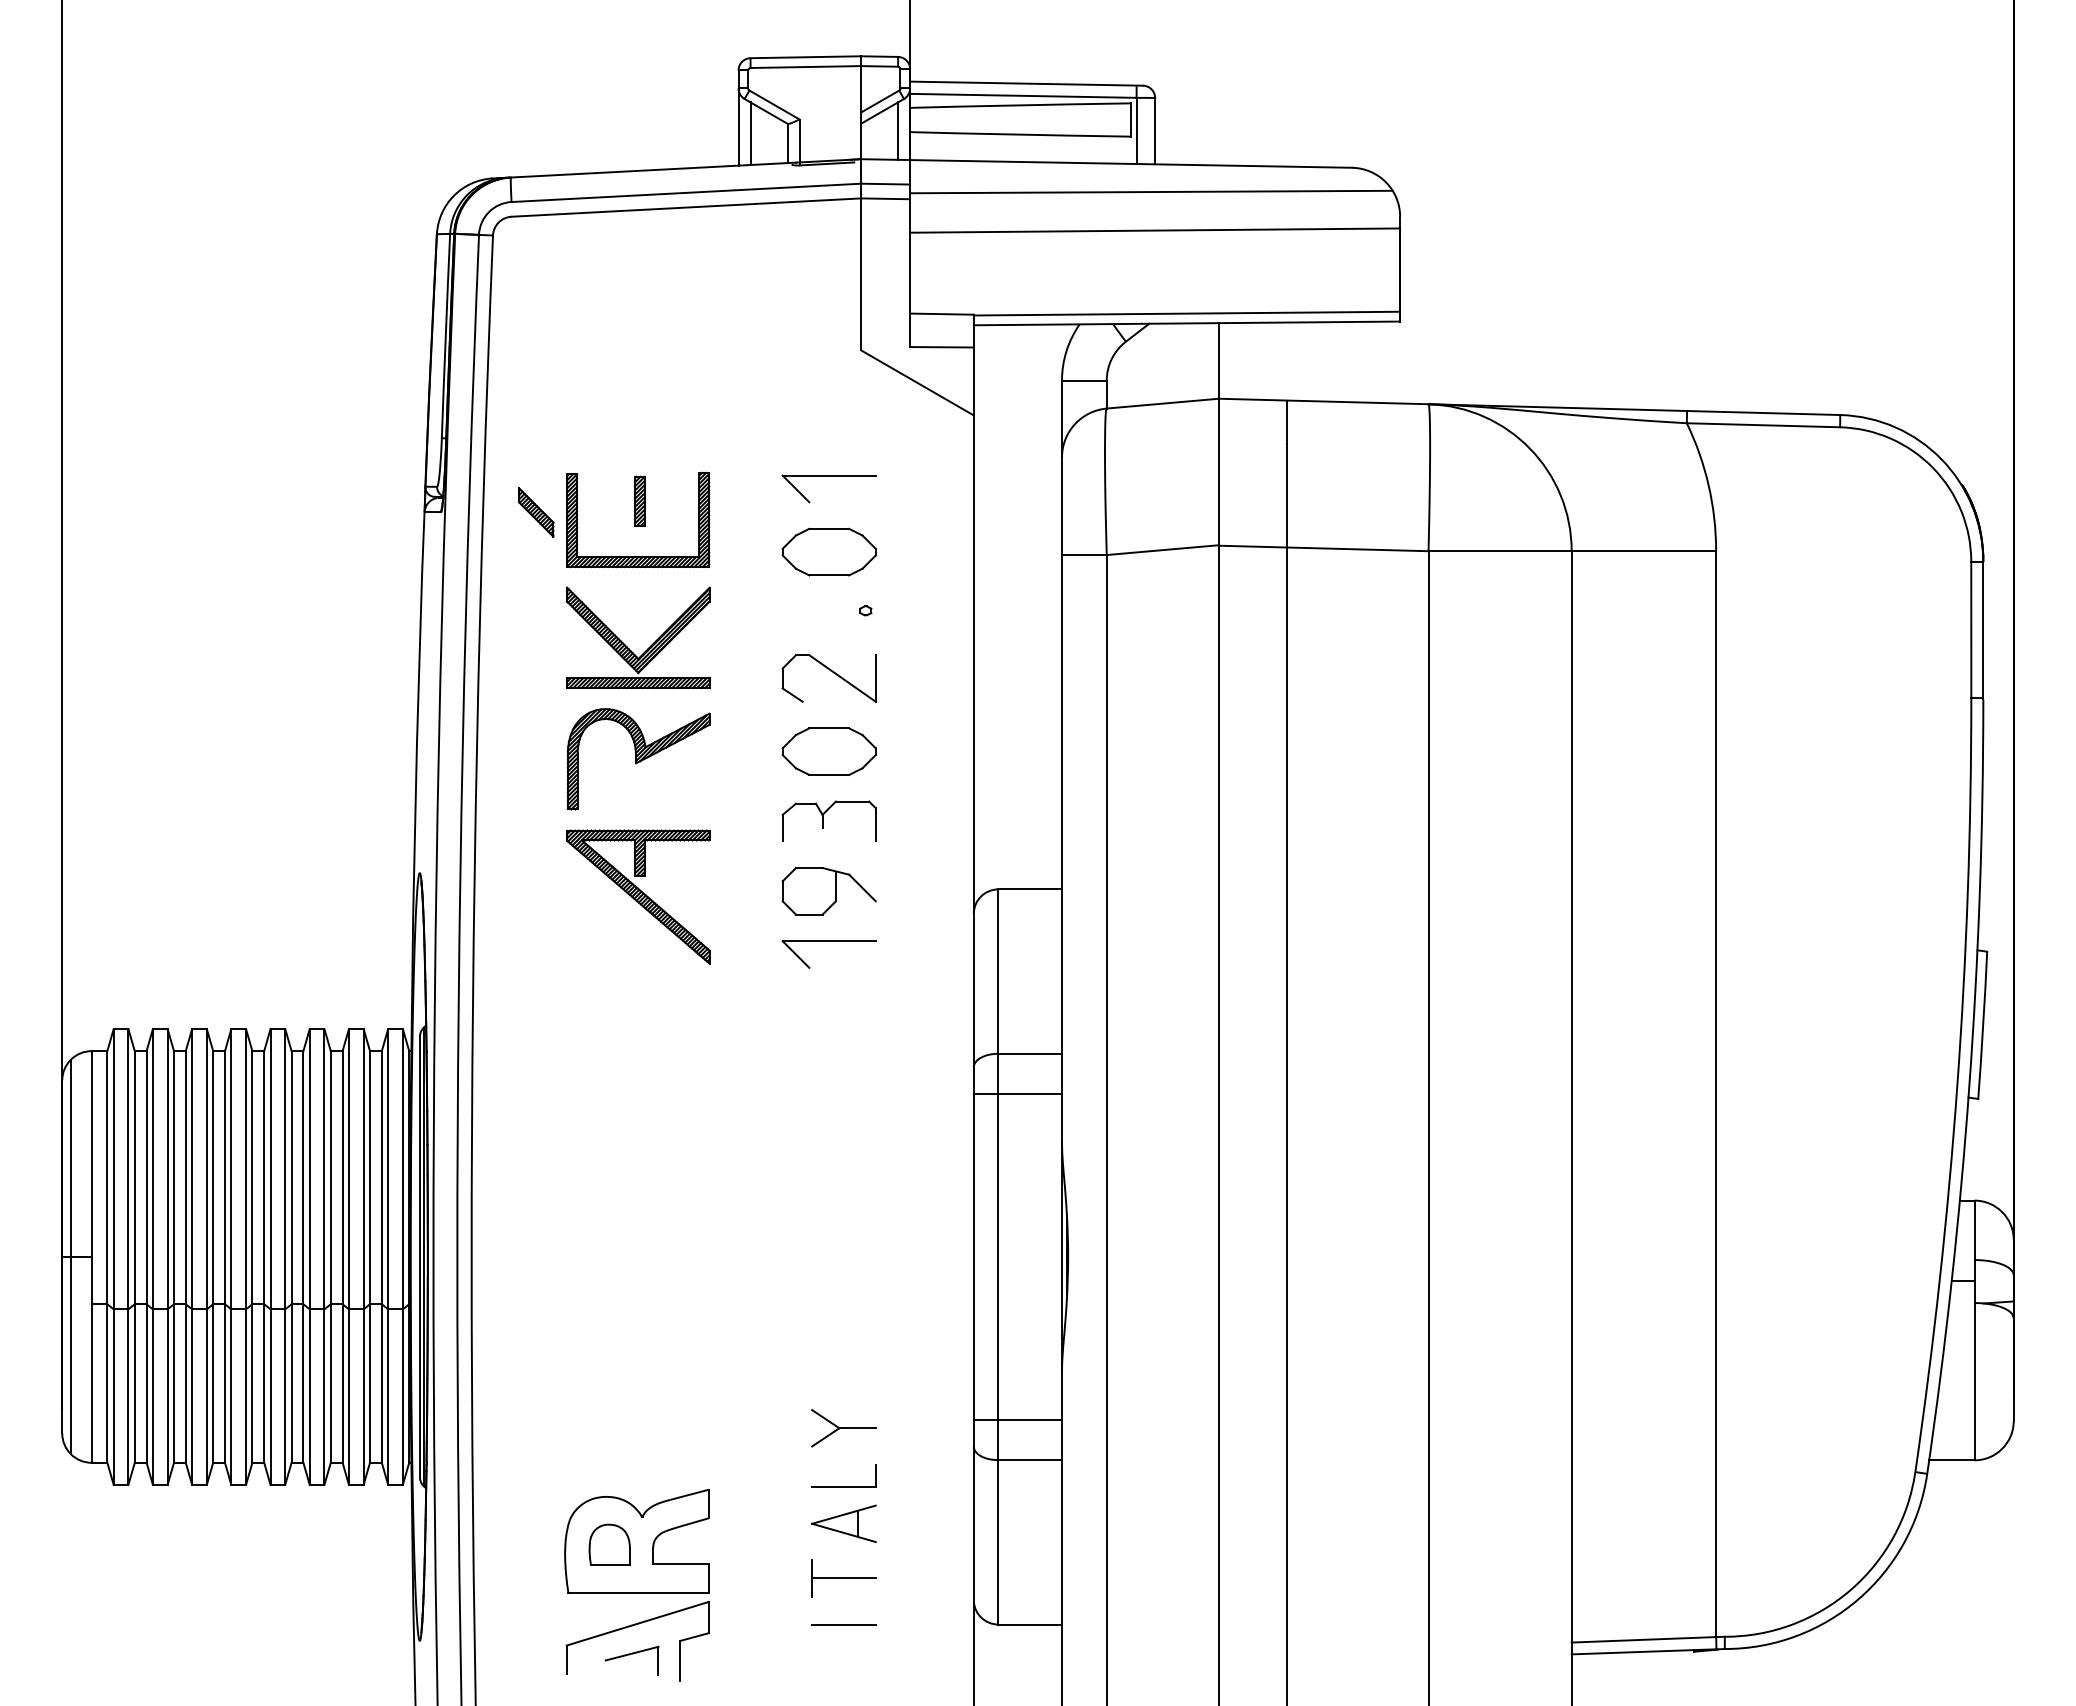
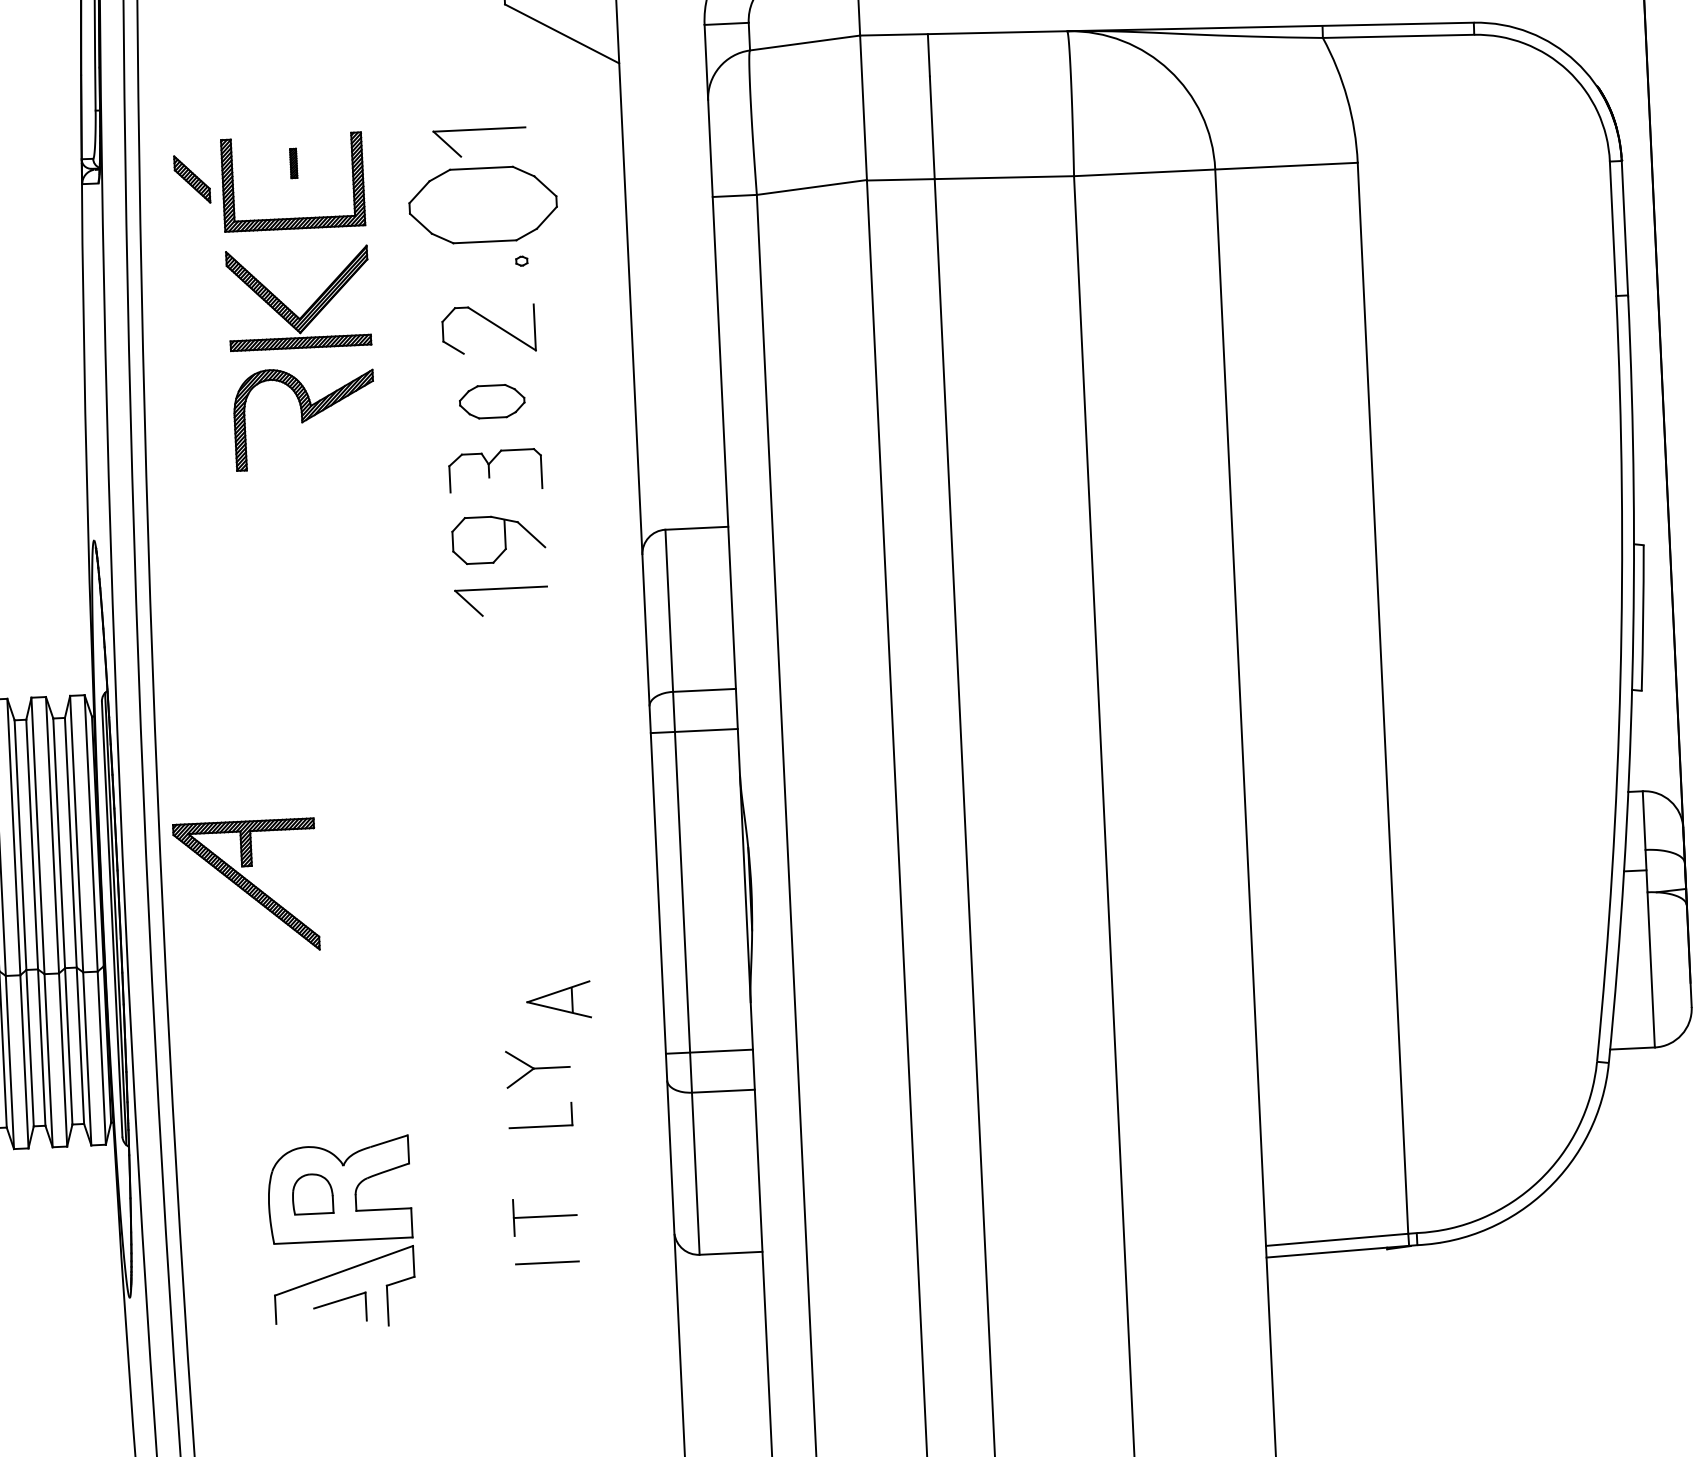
part: (639, 500) -> (293, 162), size x0.6
part: (828, 551) -> (482, 204), size x1.6
part: (828, 751) -> (491, 401), size x0.7
part: (638, 896) -> (246, 886), moved
part: (843, 1523) -> (558, 1000), moved

